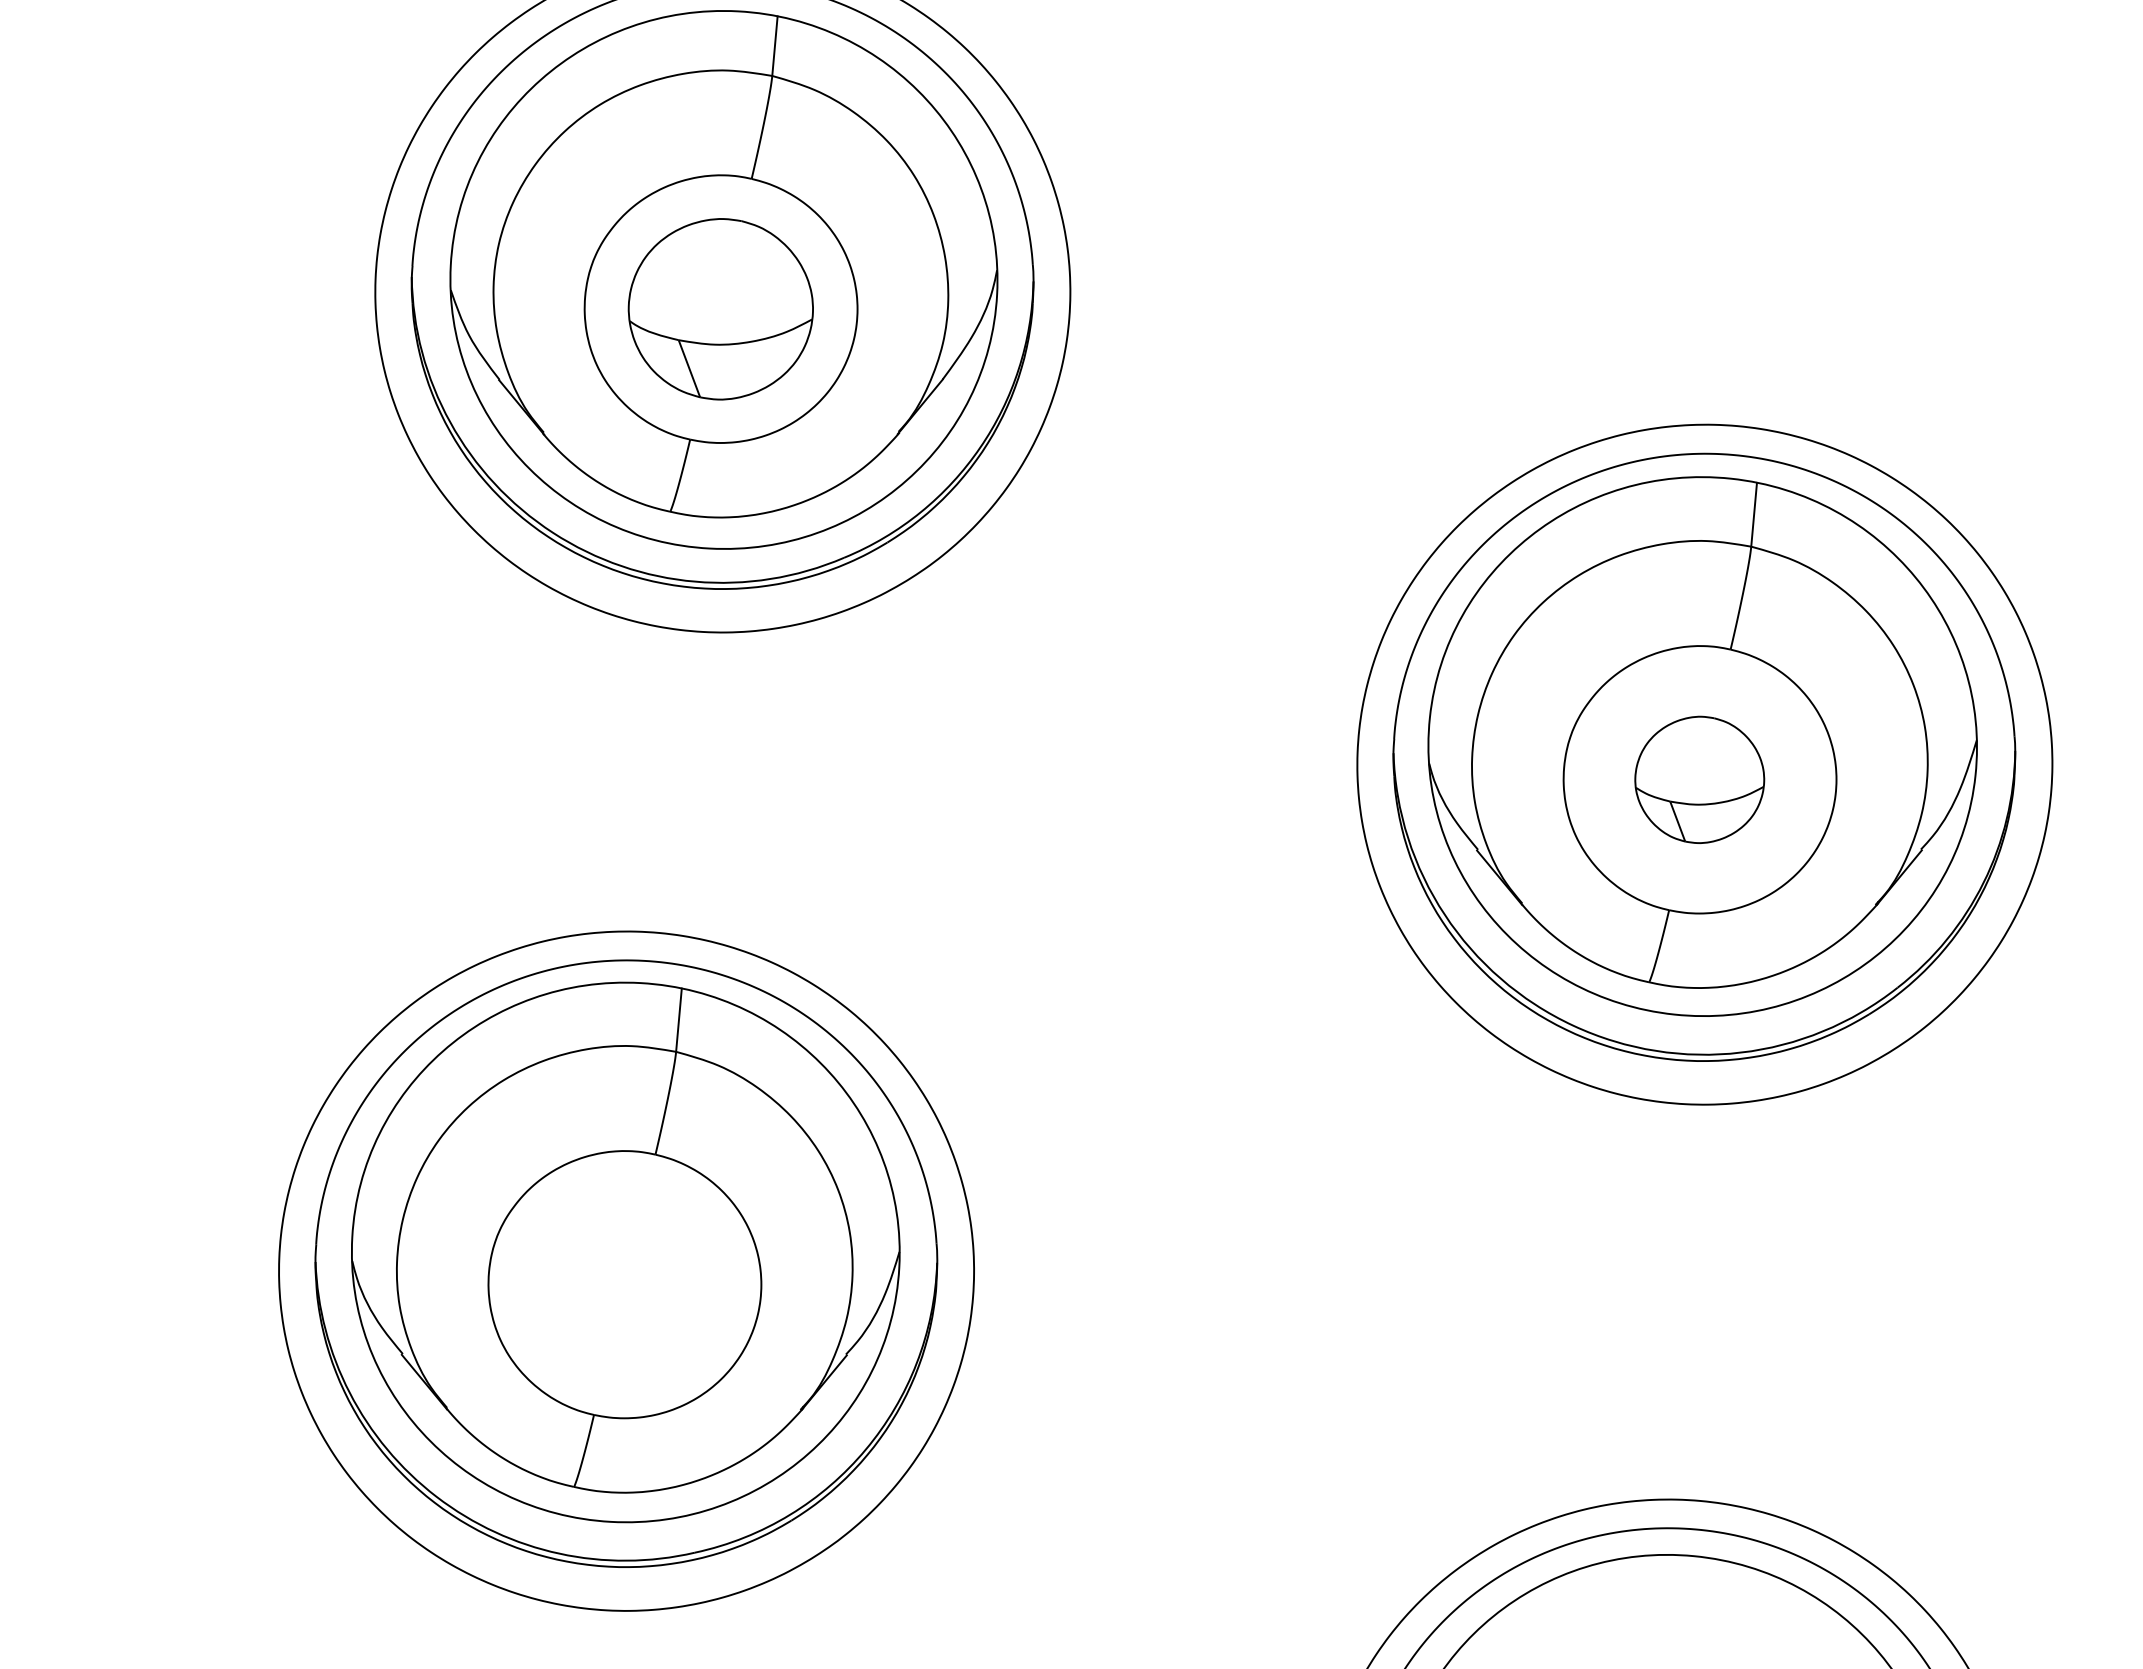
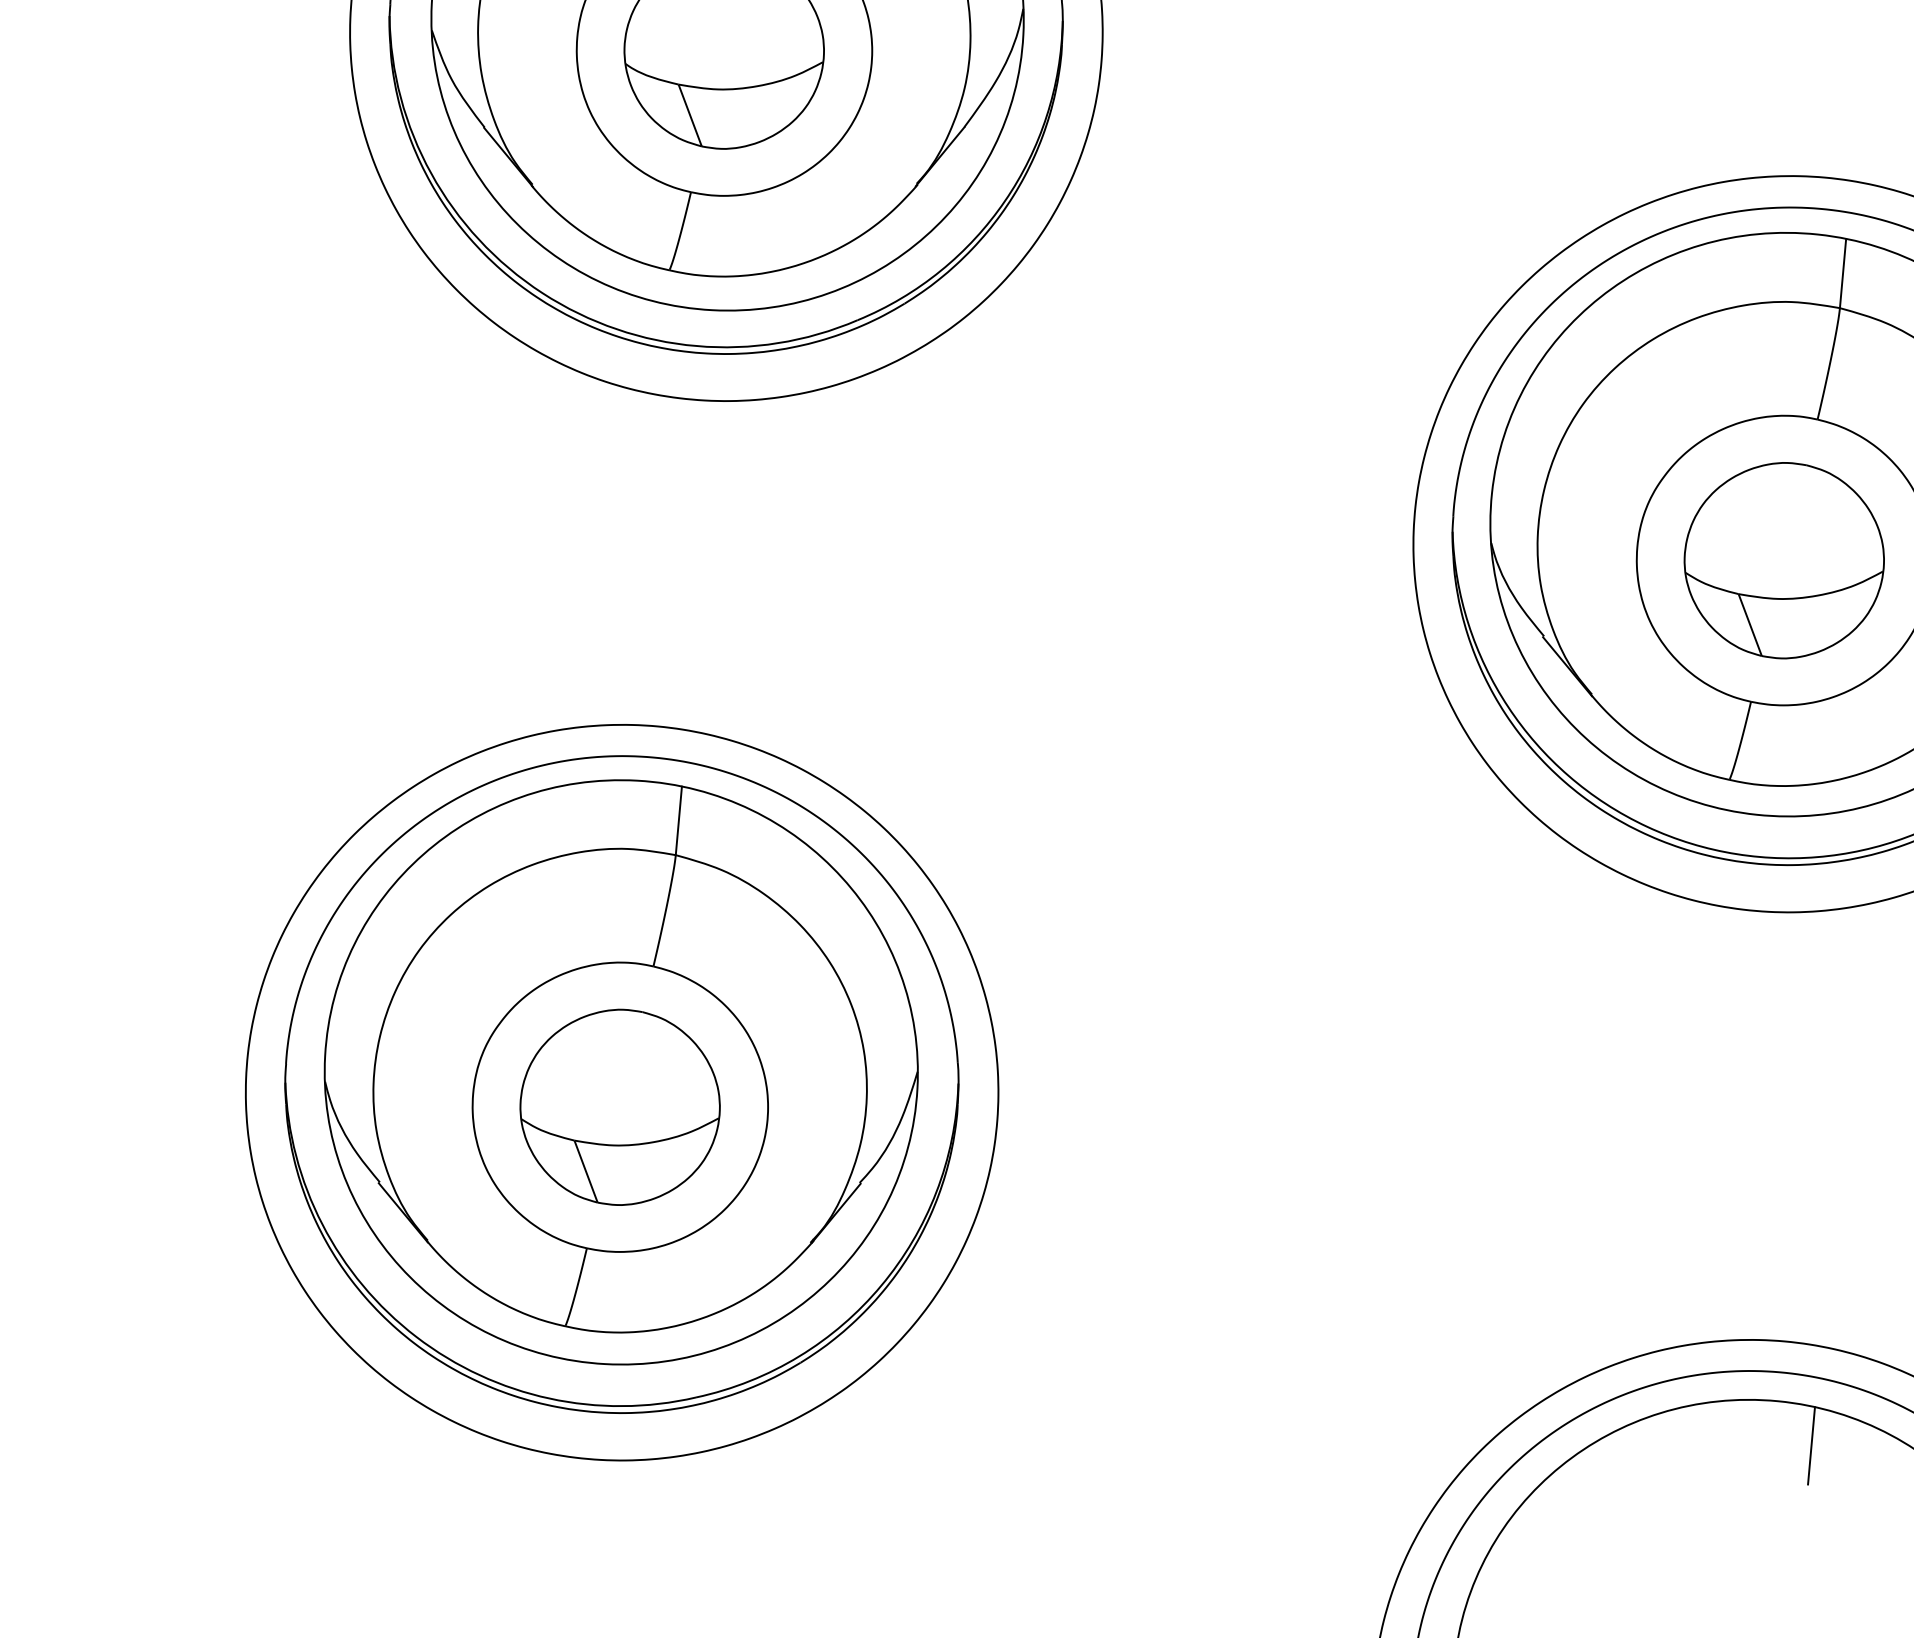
part: (1699, 779) -> (1783, 560), size x1.43
part: (624, 1284) -> (619, 1107), added
line: (1724, 1597) -> (1810, 1445), added

